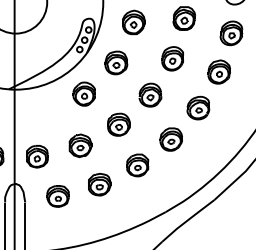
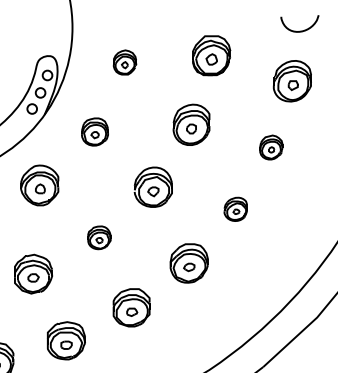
part: (133, 22) -> (124, 62), size x0.6
part: (116, 62) -> (95, 131), size x0.7
part: (218, 71) -> (270, 146), size x0.6
part: (198, 107) -> (235, 208), size x0.6
part: (118, 124) -> (98, 237), size x0.6

